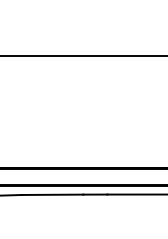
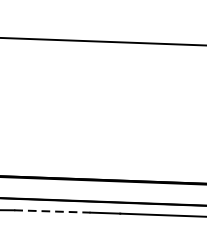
line: (52, 194) -> (52, 211), solid -> dashed

